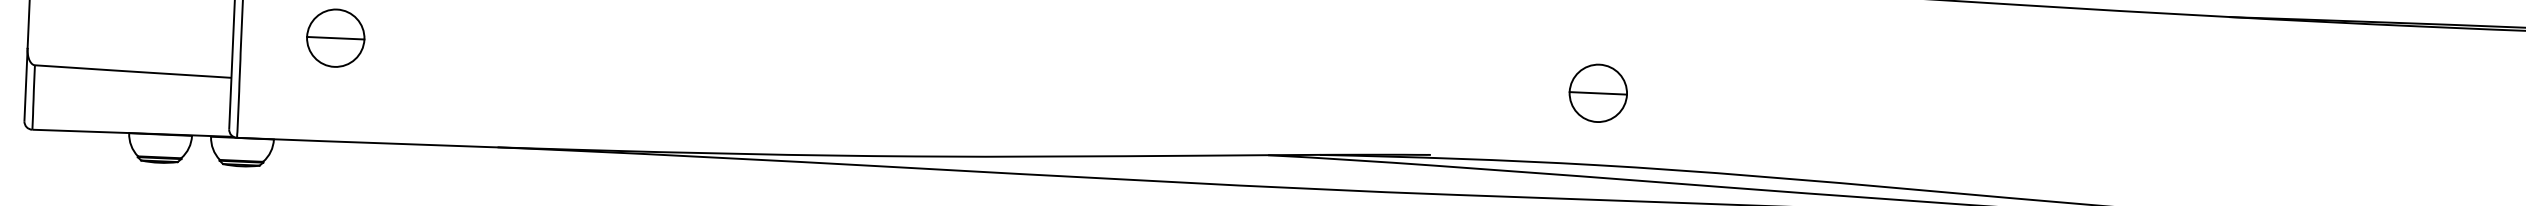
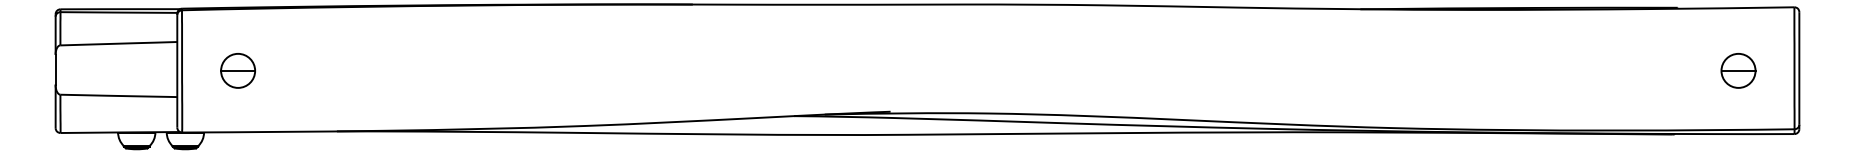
part: (1598, 92) -> (988, 70), removed

